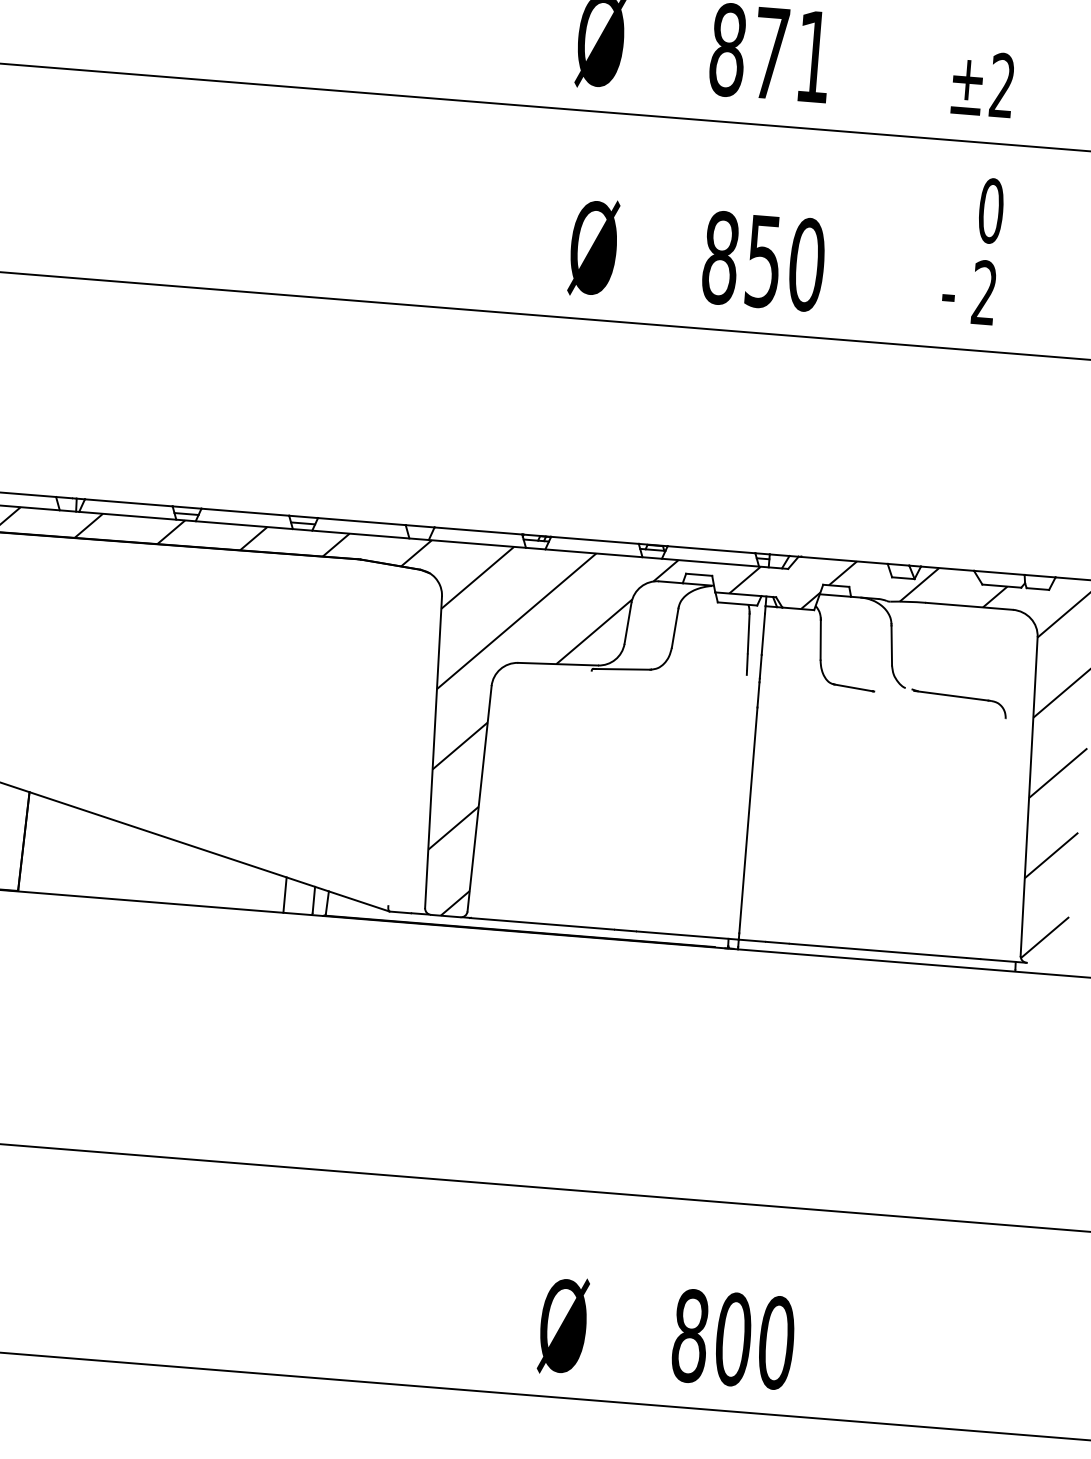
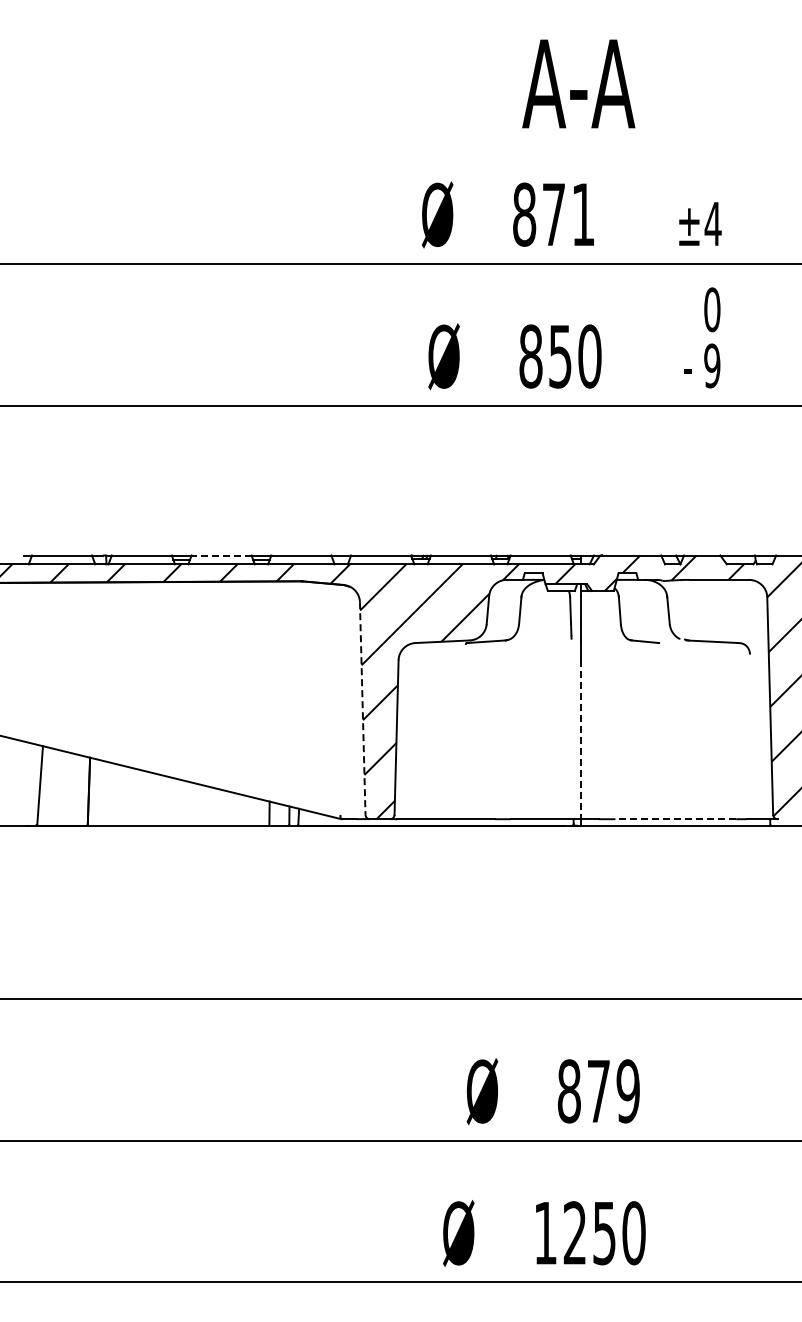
text: (1001, 84) -> (712, 223), ±2 -> ±4
text: (984, 292) -> (712, 365), 2 -> 9
line: (245, 512) -> (221, 555), solid -> dashed
line: (433, 753) -> (362, 709), solid -> dashed
line: (748, 821) -> (580, 738), solid -> dashed
line: (877, 951) -> (675, 819), solid -> dashed
text: (754, 1341) -> (613, 1091), 800 -> 879

